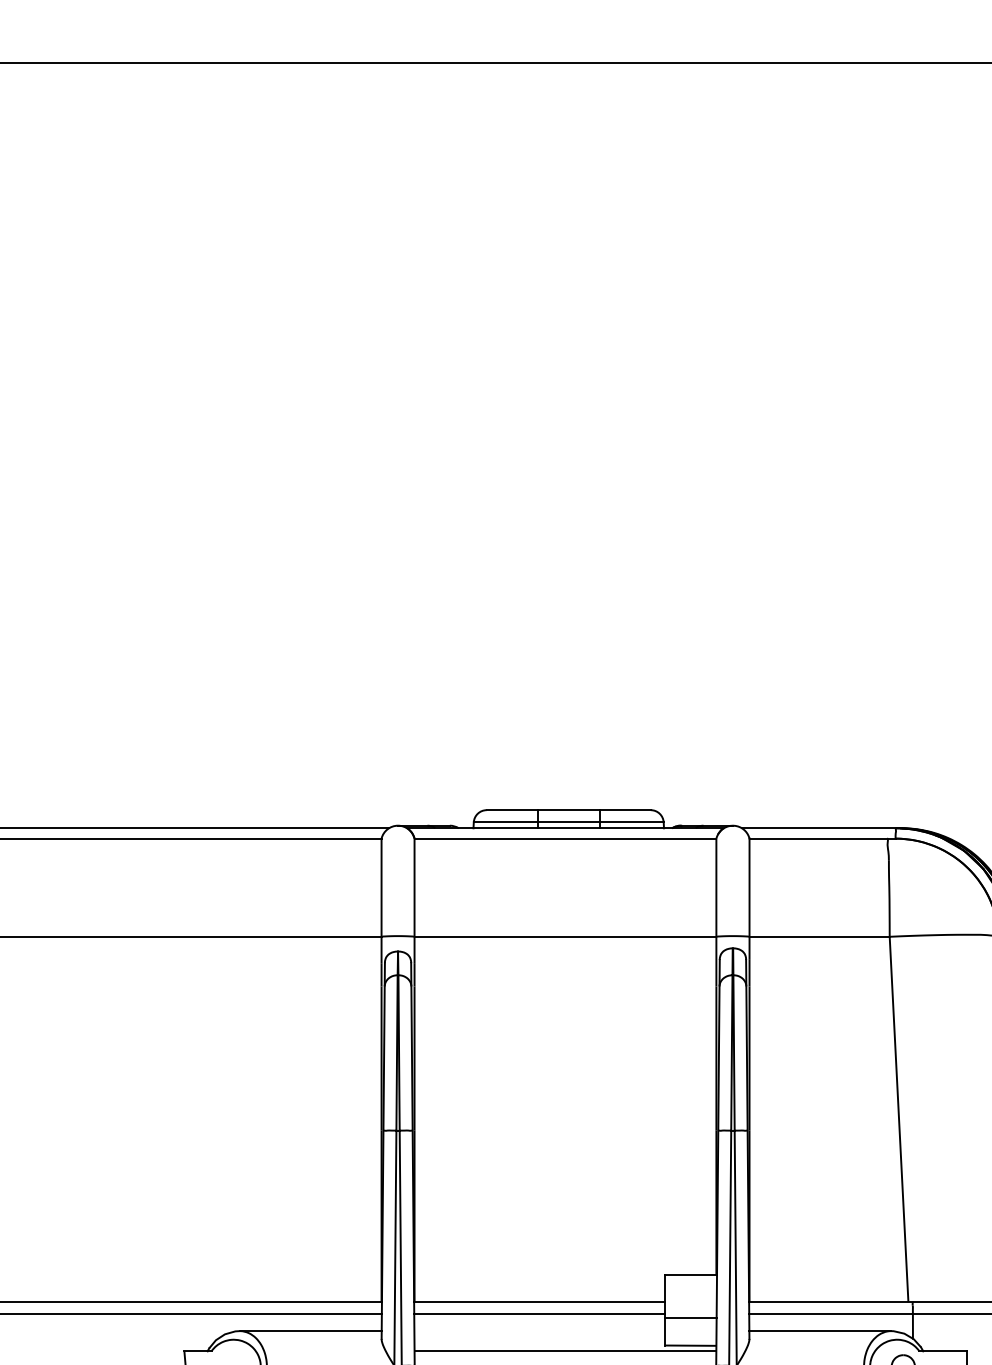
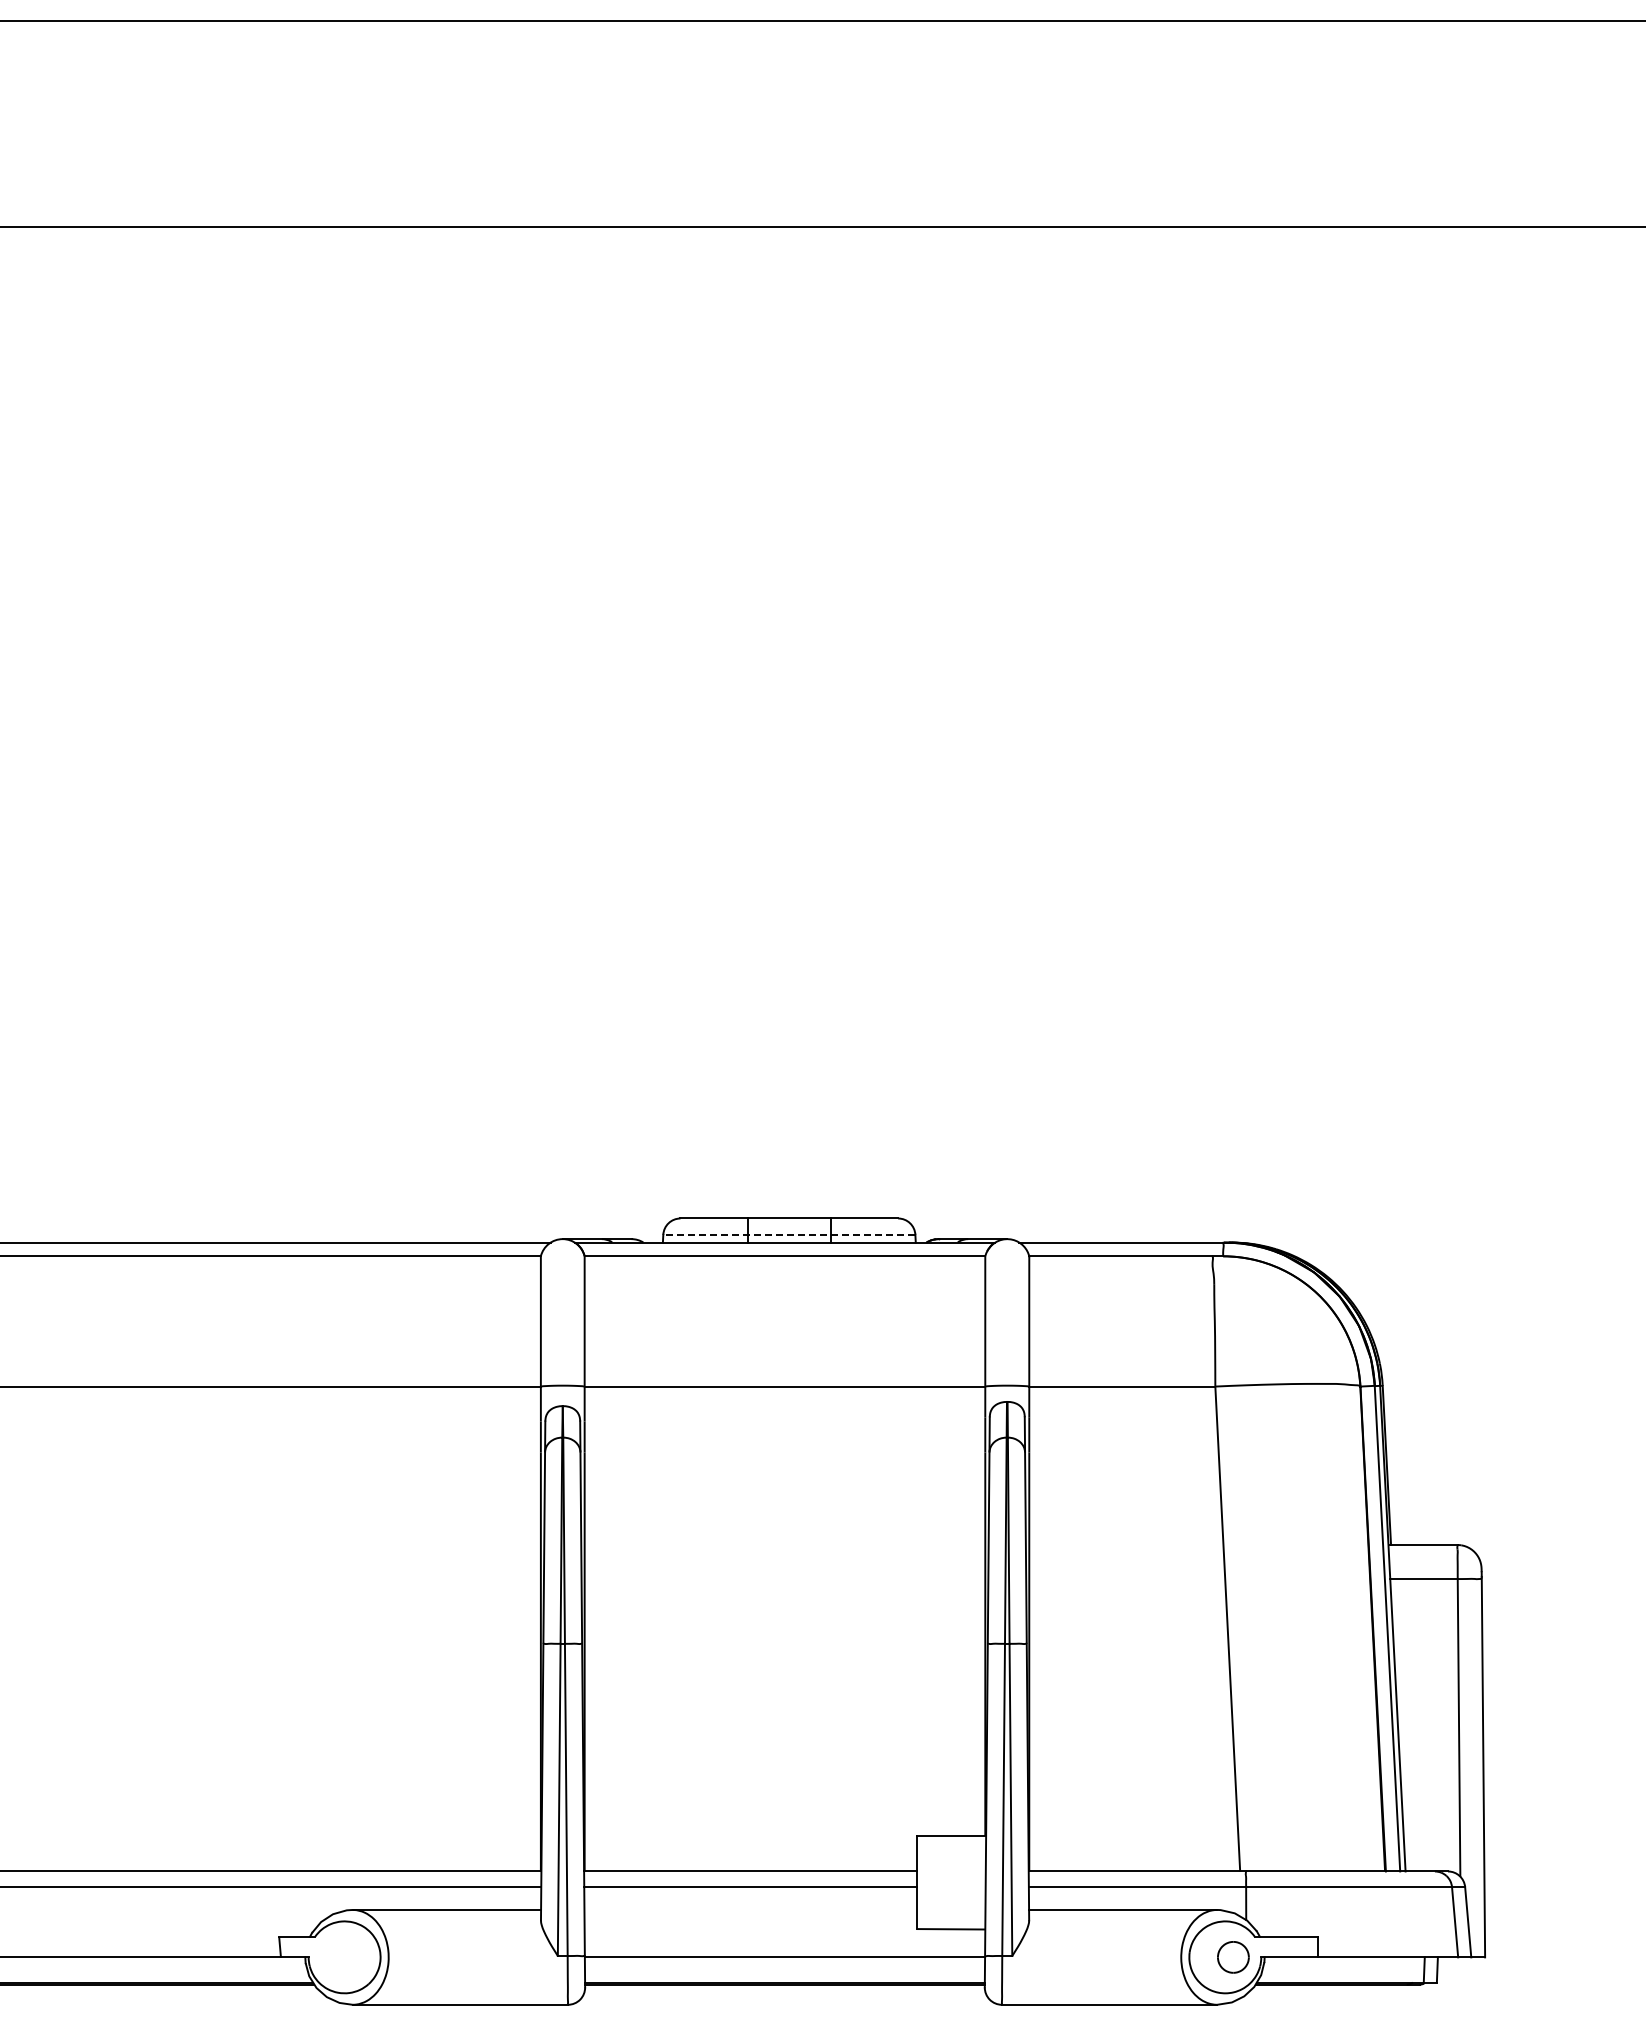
line: (568, 822) -> (788, 1234), solid -> dashed
line: (690, 1318) -> (950, 1893), removed
line: (565, 1351) -> (784, 1936), removed

